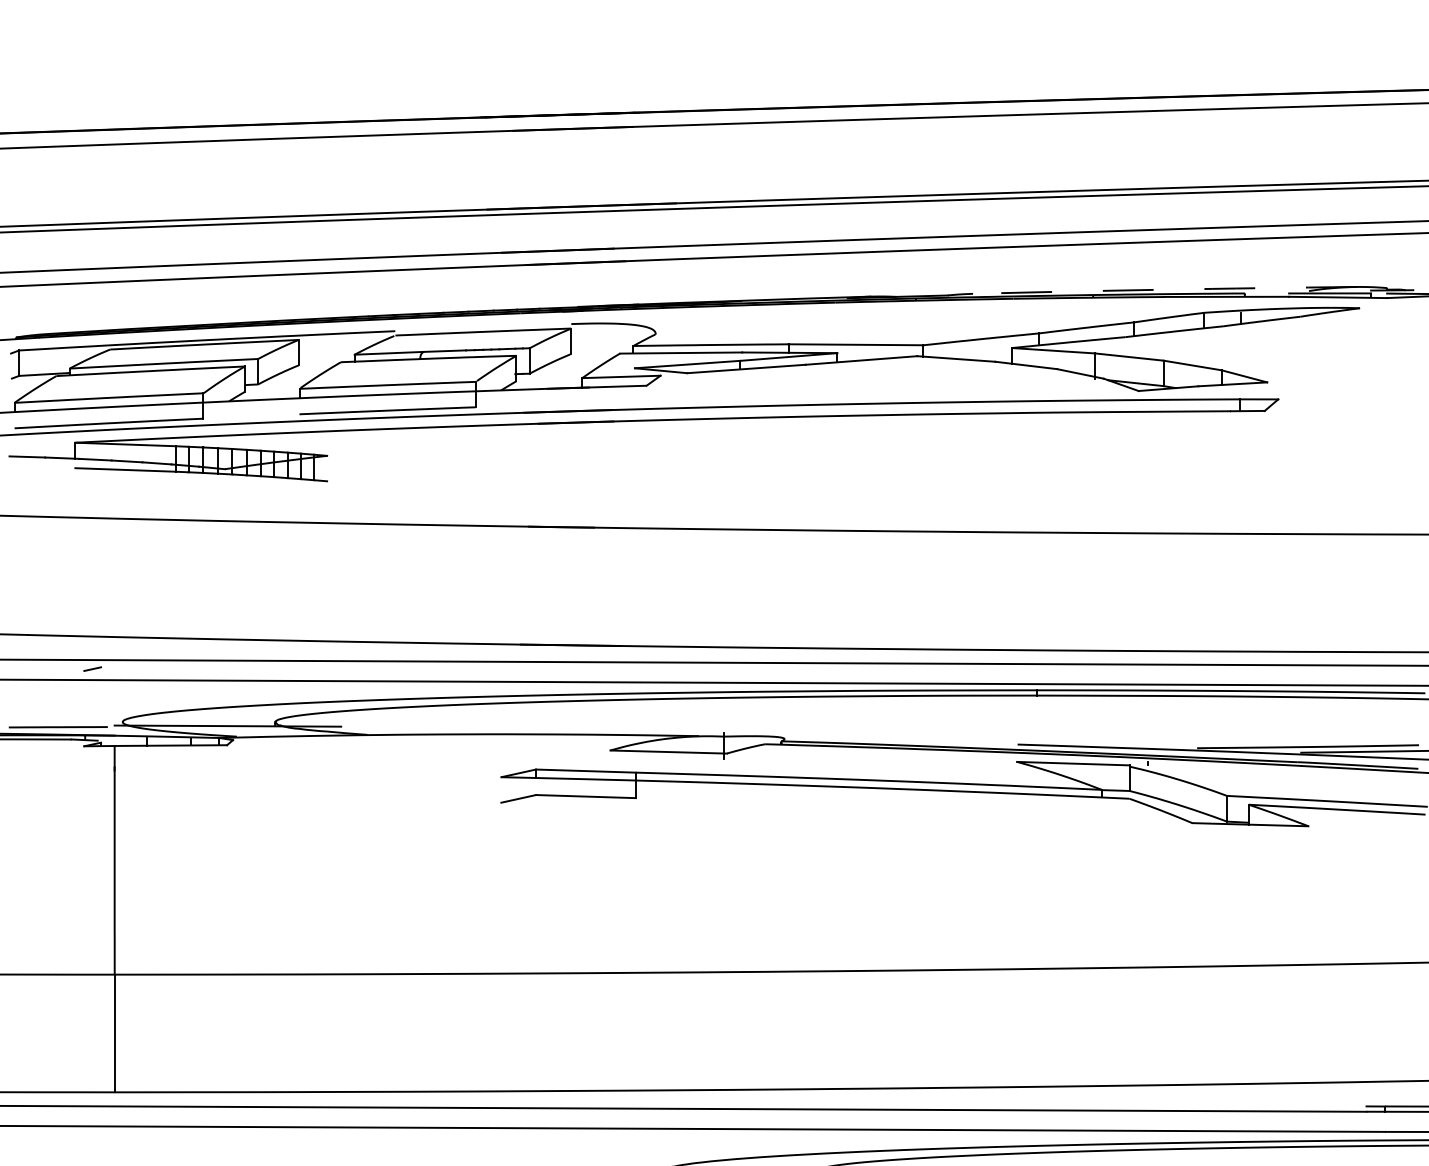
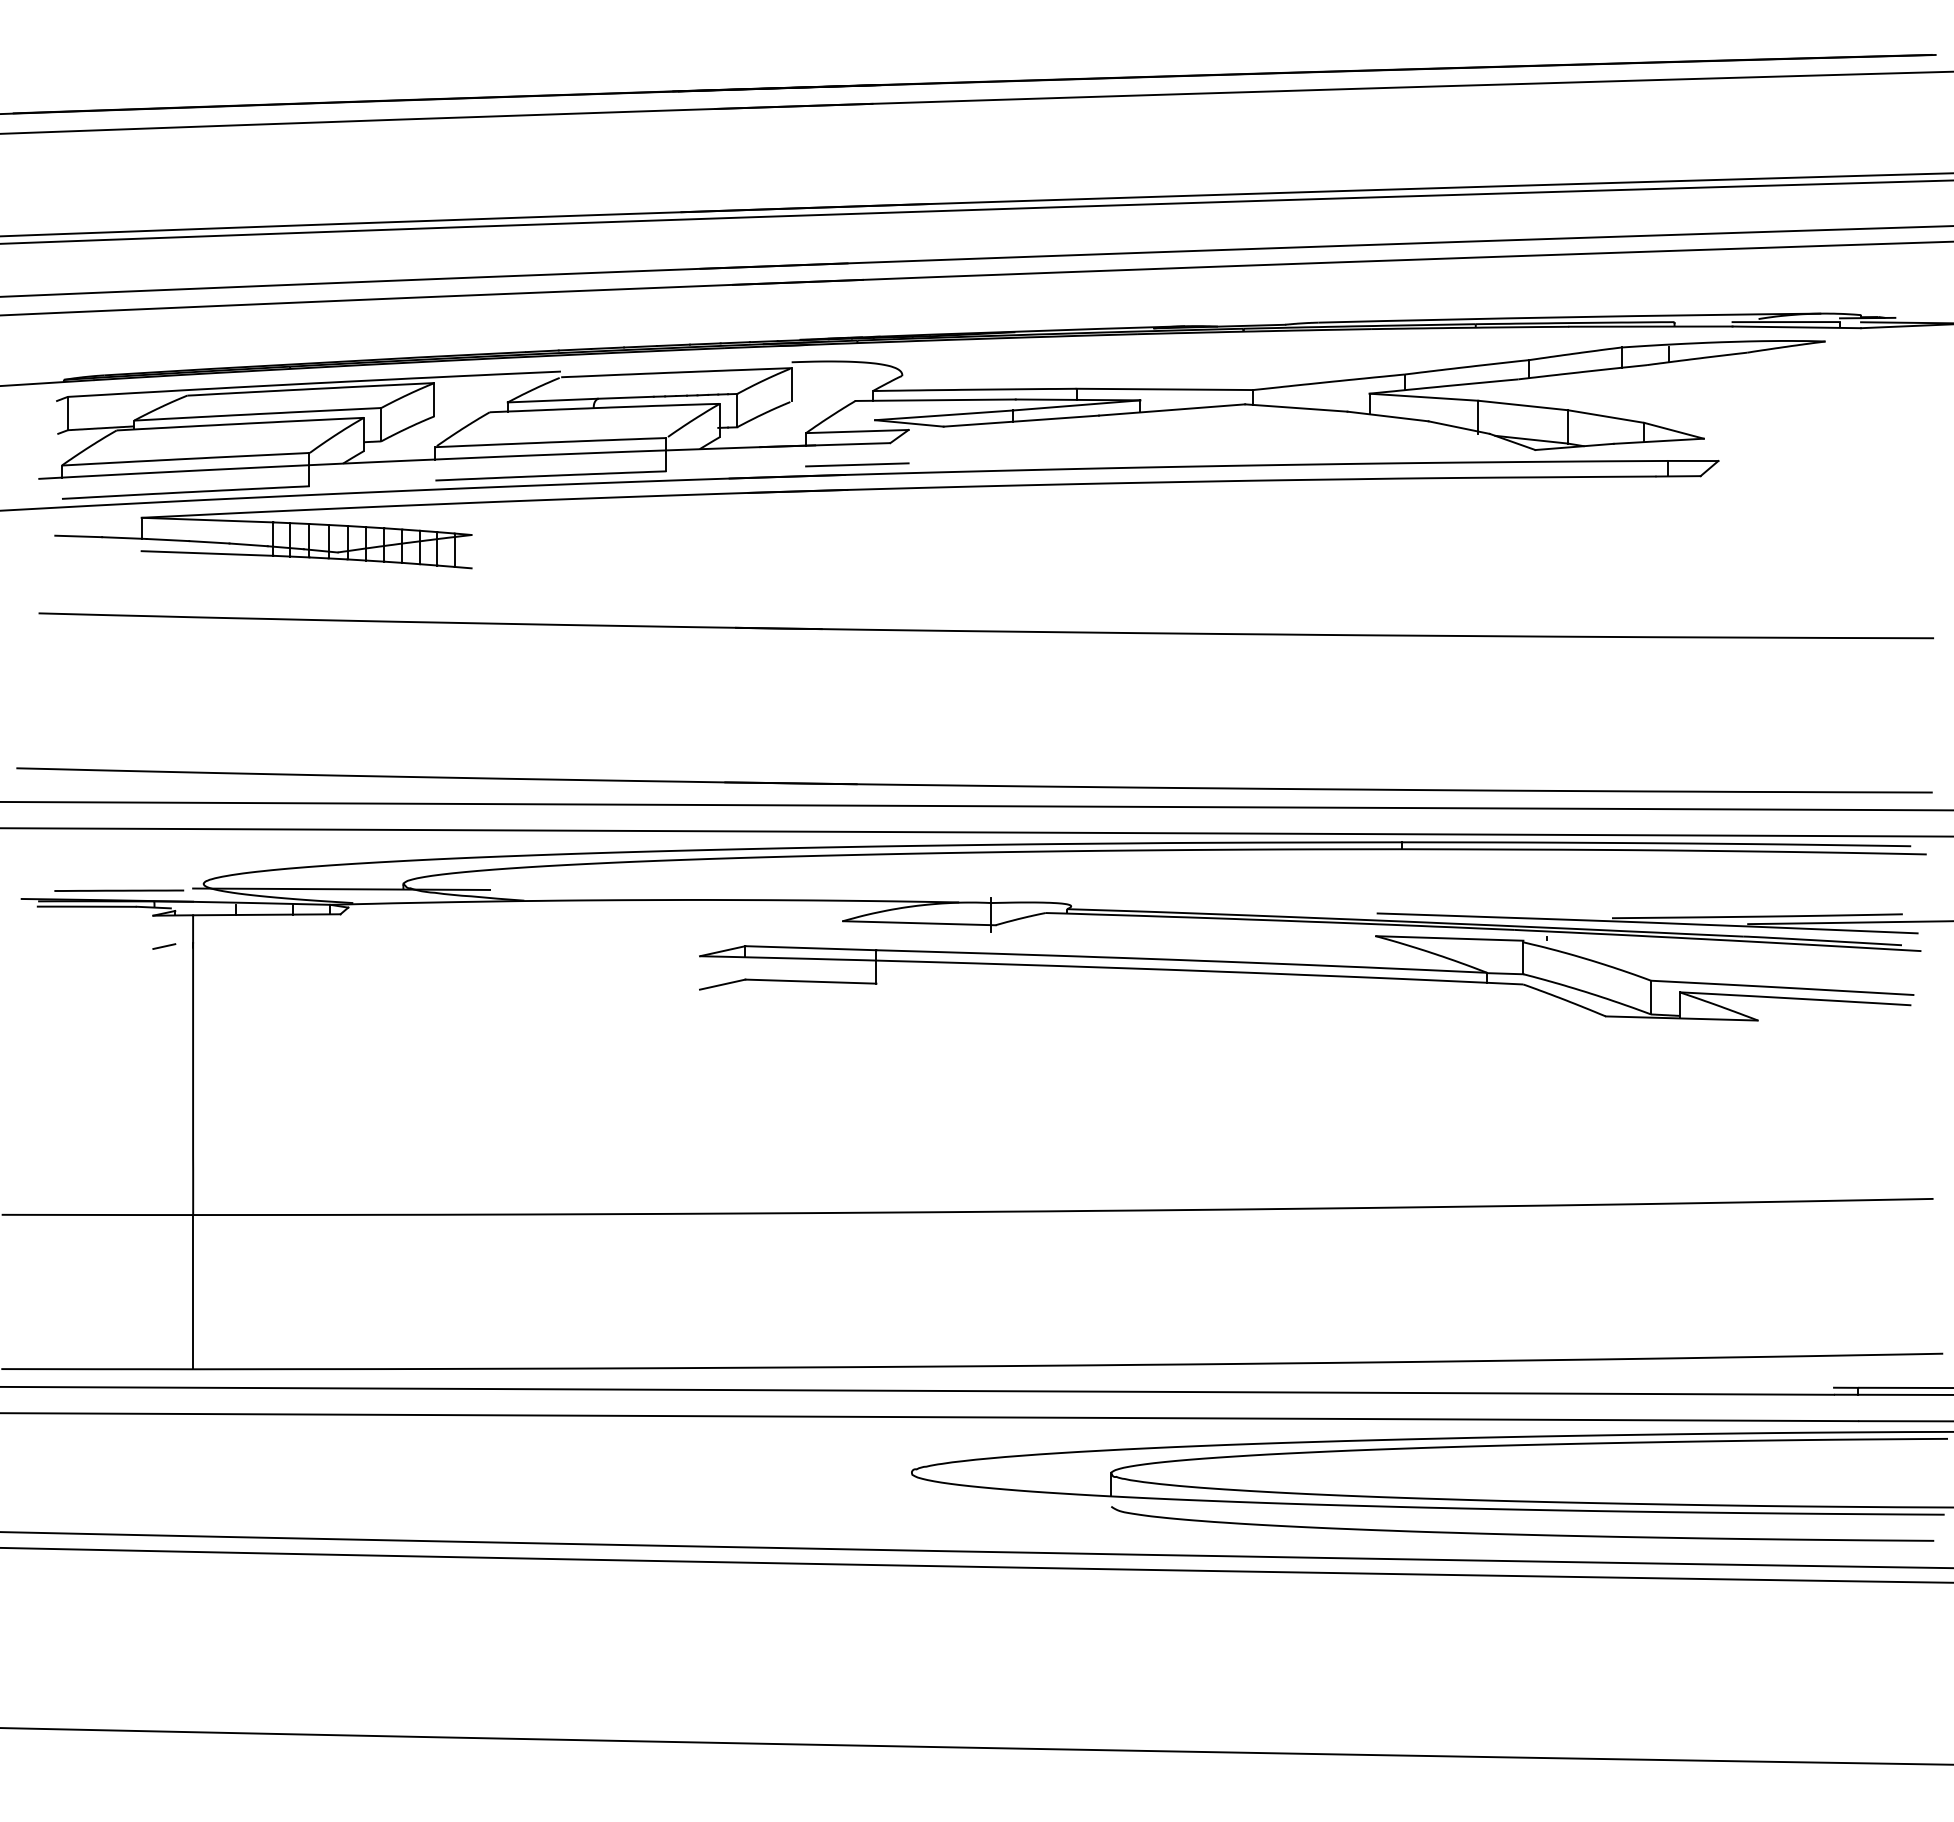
arc: (1164, 289) -> (1569, 317), dashed -> solid
line: (621, 402) -> (857, 464), added
line: (92, 669) -> (164, 946), moved

